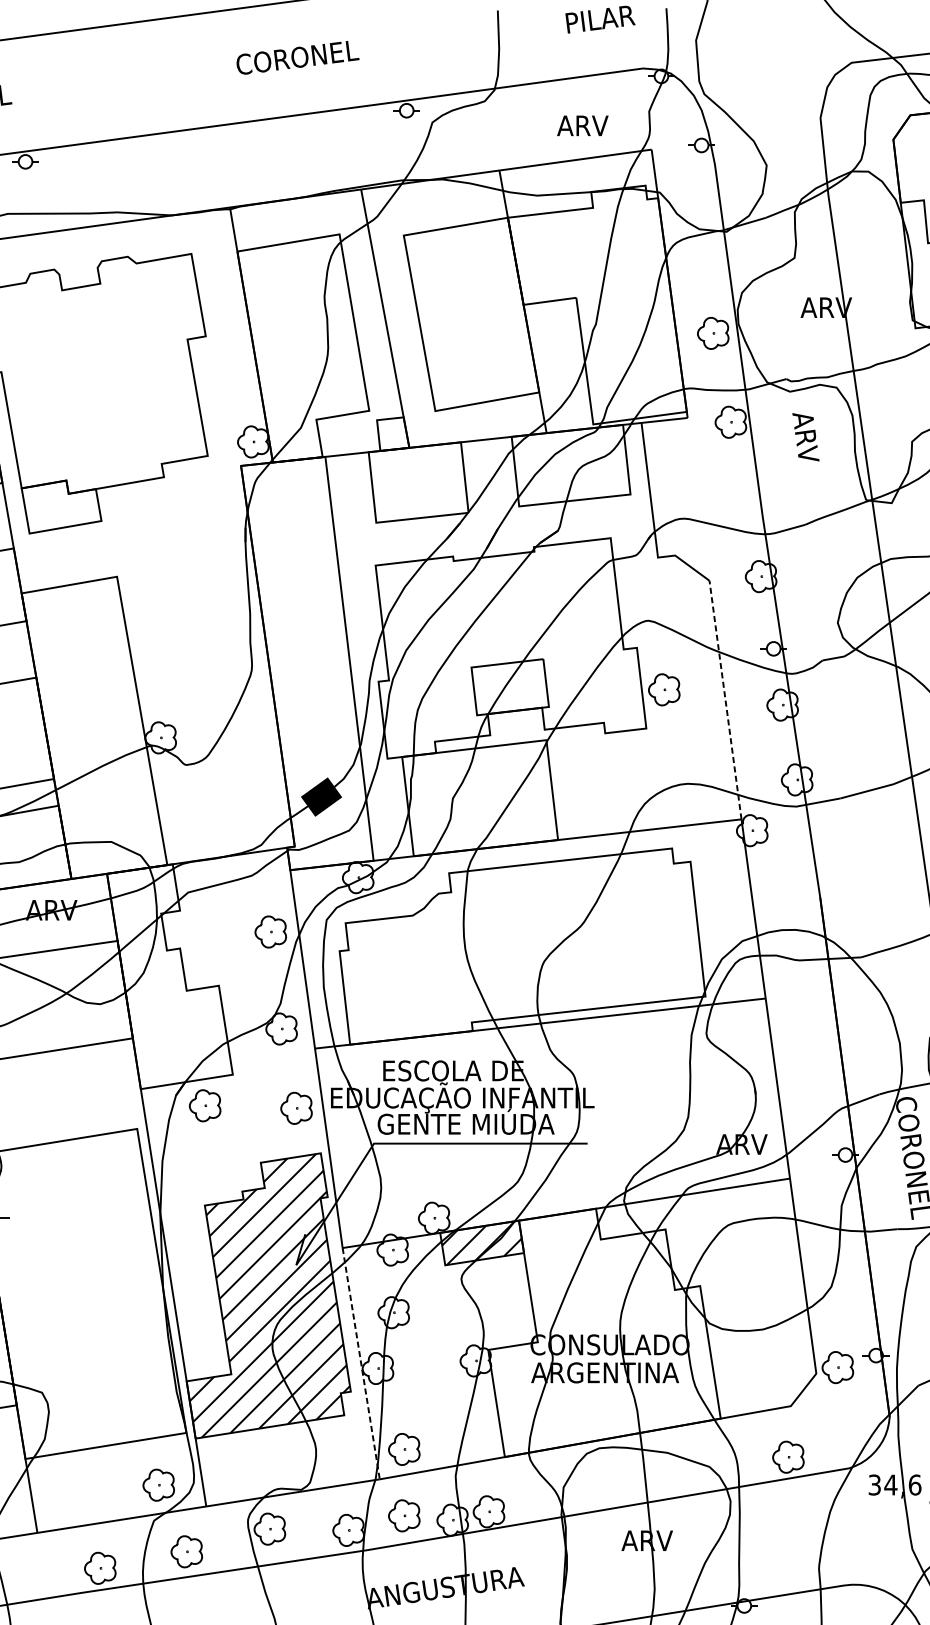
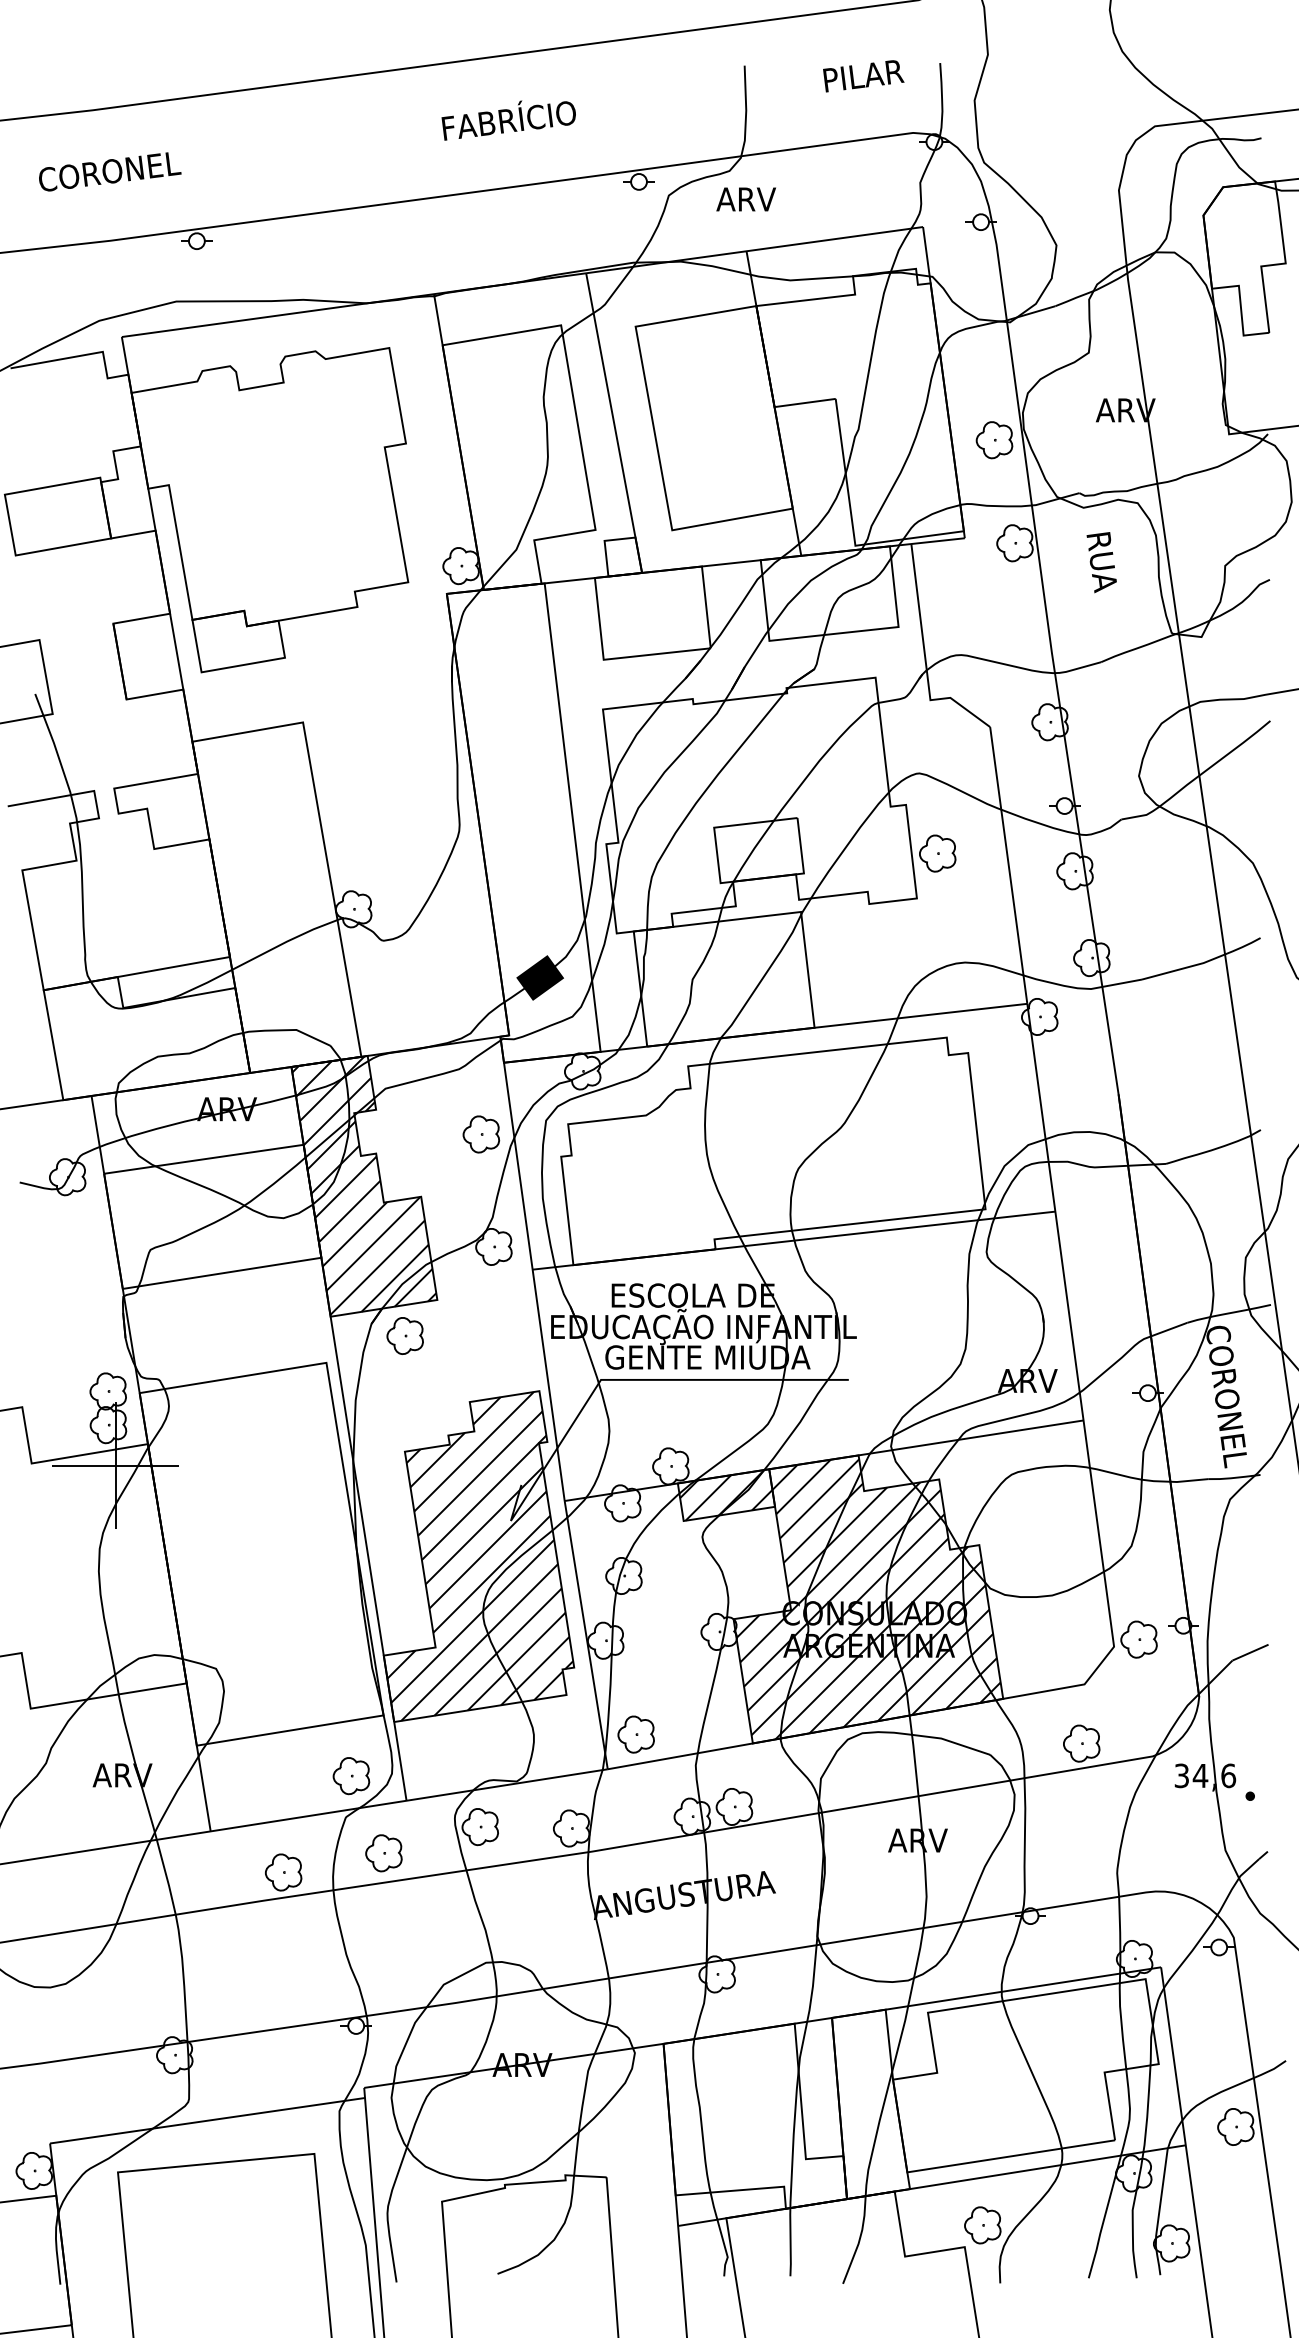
text: (297, 57) -> (512, 120), CORONEL -> FABRÍCIO
text: (582, 125) -> (745, 199), moved
text: (805, 438) -> (1101, 562), ARV -> RUA
line: (725, 700) -> (1008, 865), dashed -> solid
hatch: (170, 976) -> (364, 1185), added
part: (295, 1107) -> (510, 1338), removed
hatch: (604, 1332) -> (868, 1599), added
line: (361, 1364) -> (586, 1635), dashed -> solid
part: (403, 1515) -> (635, 1811), removed

